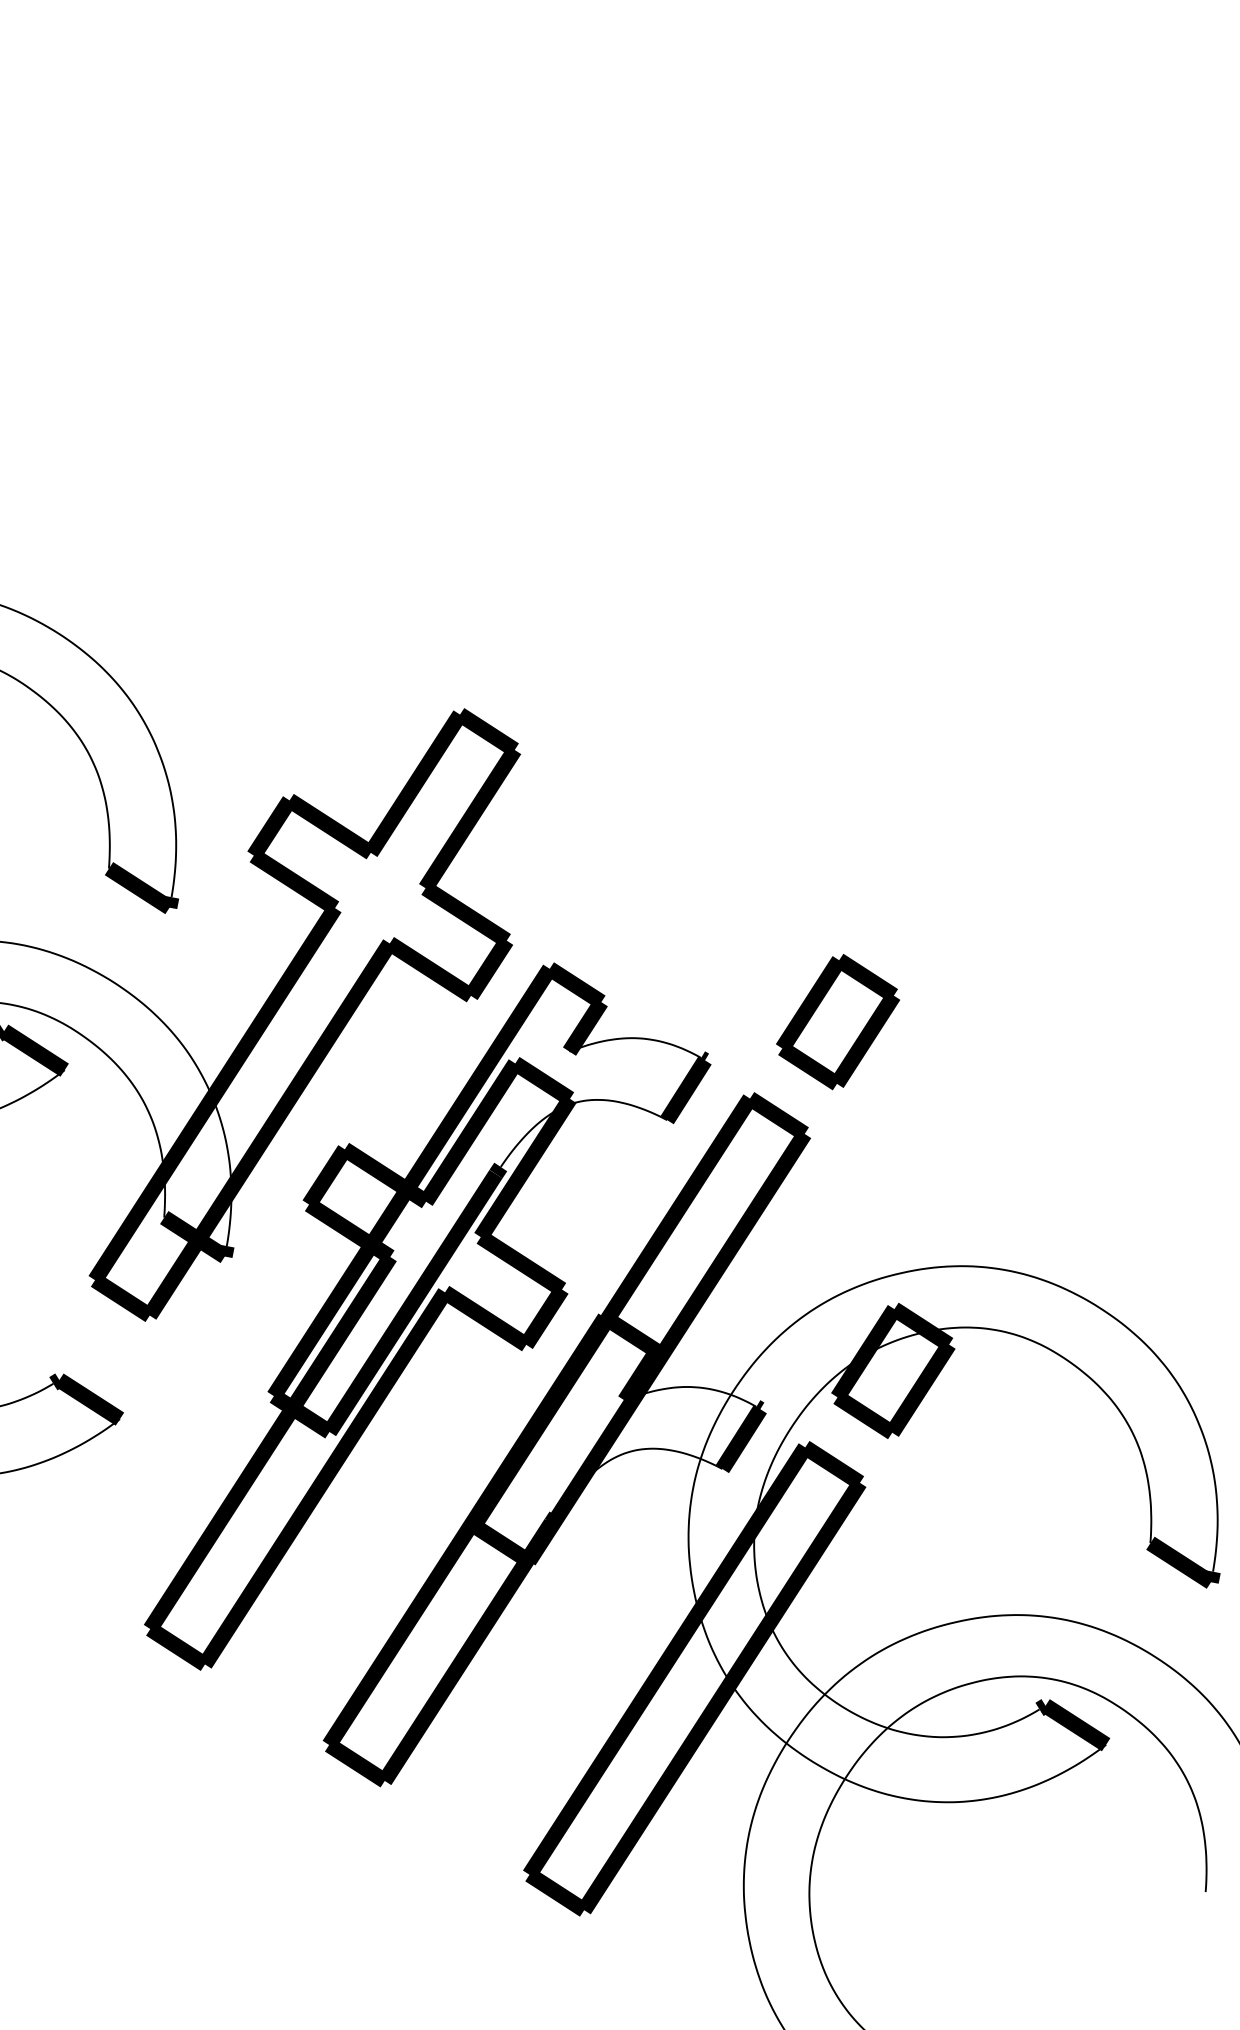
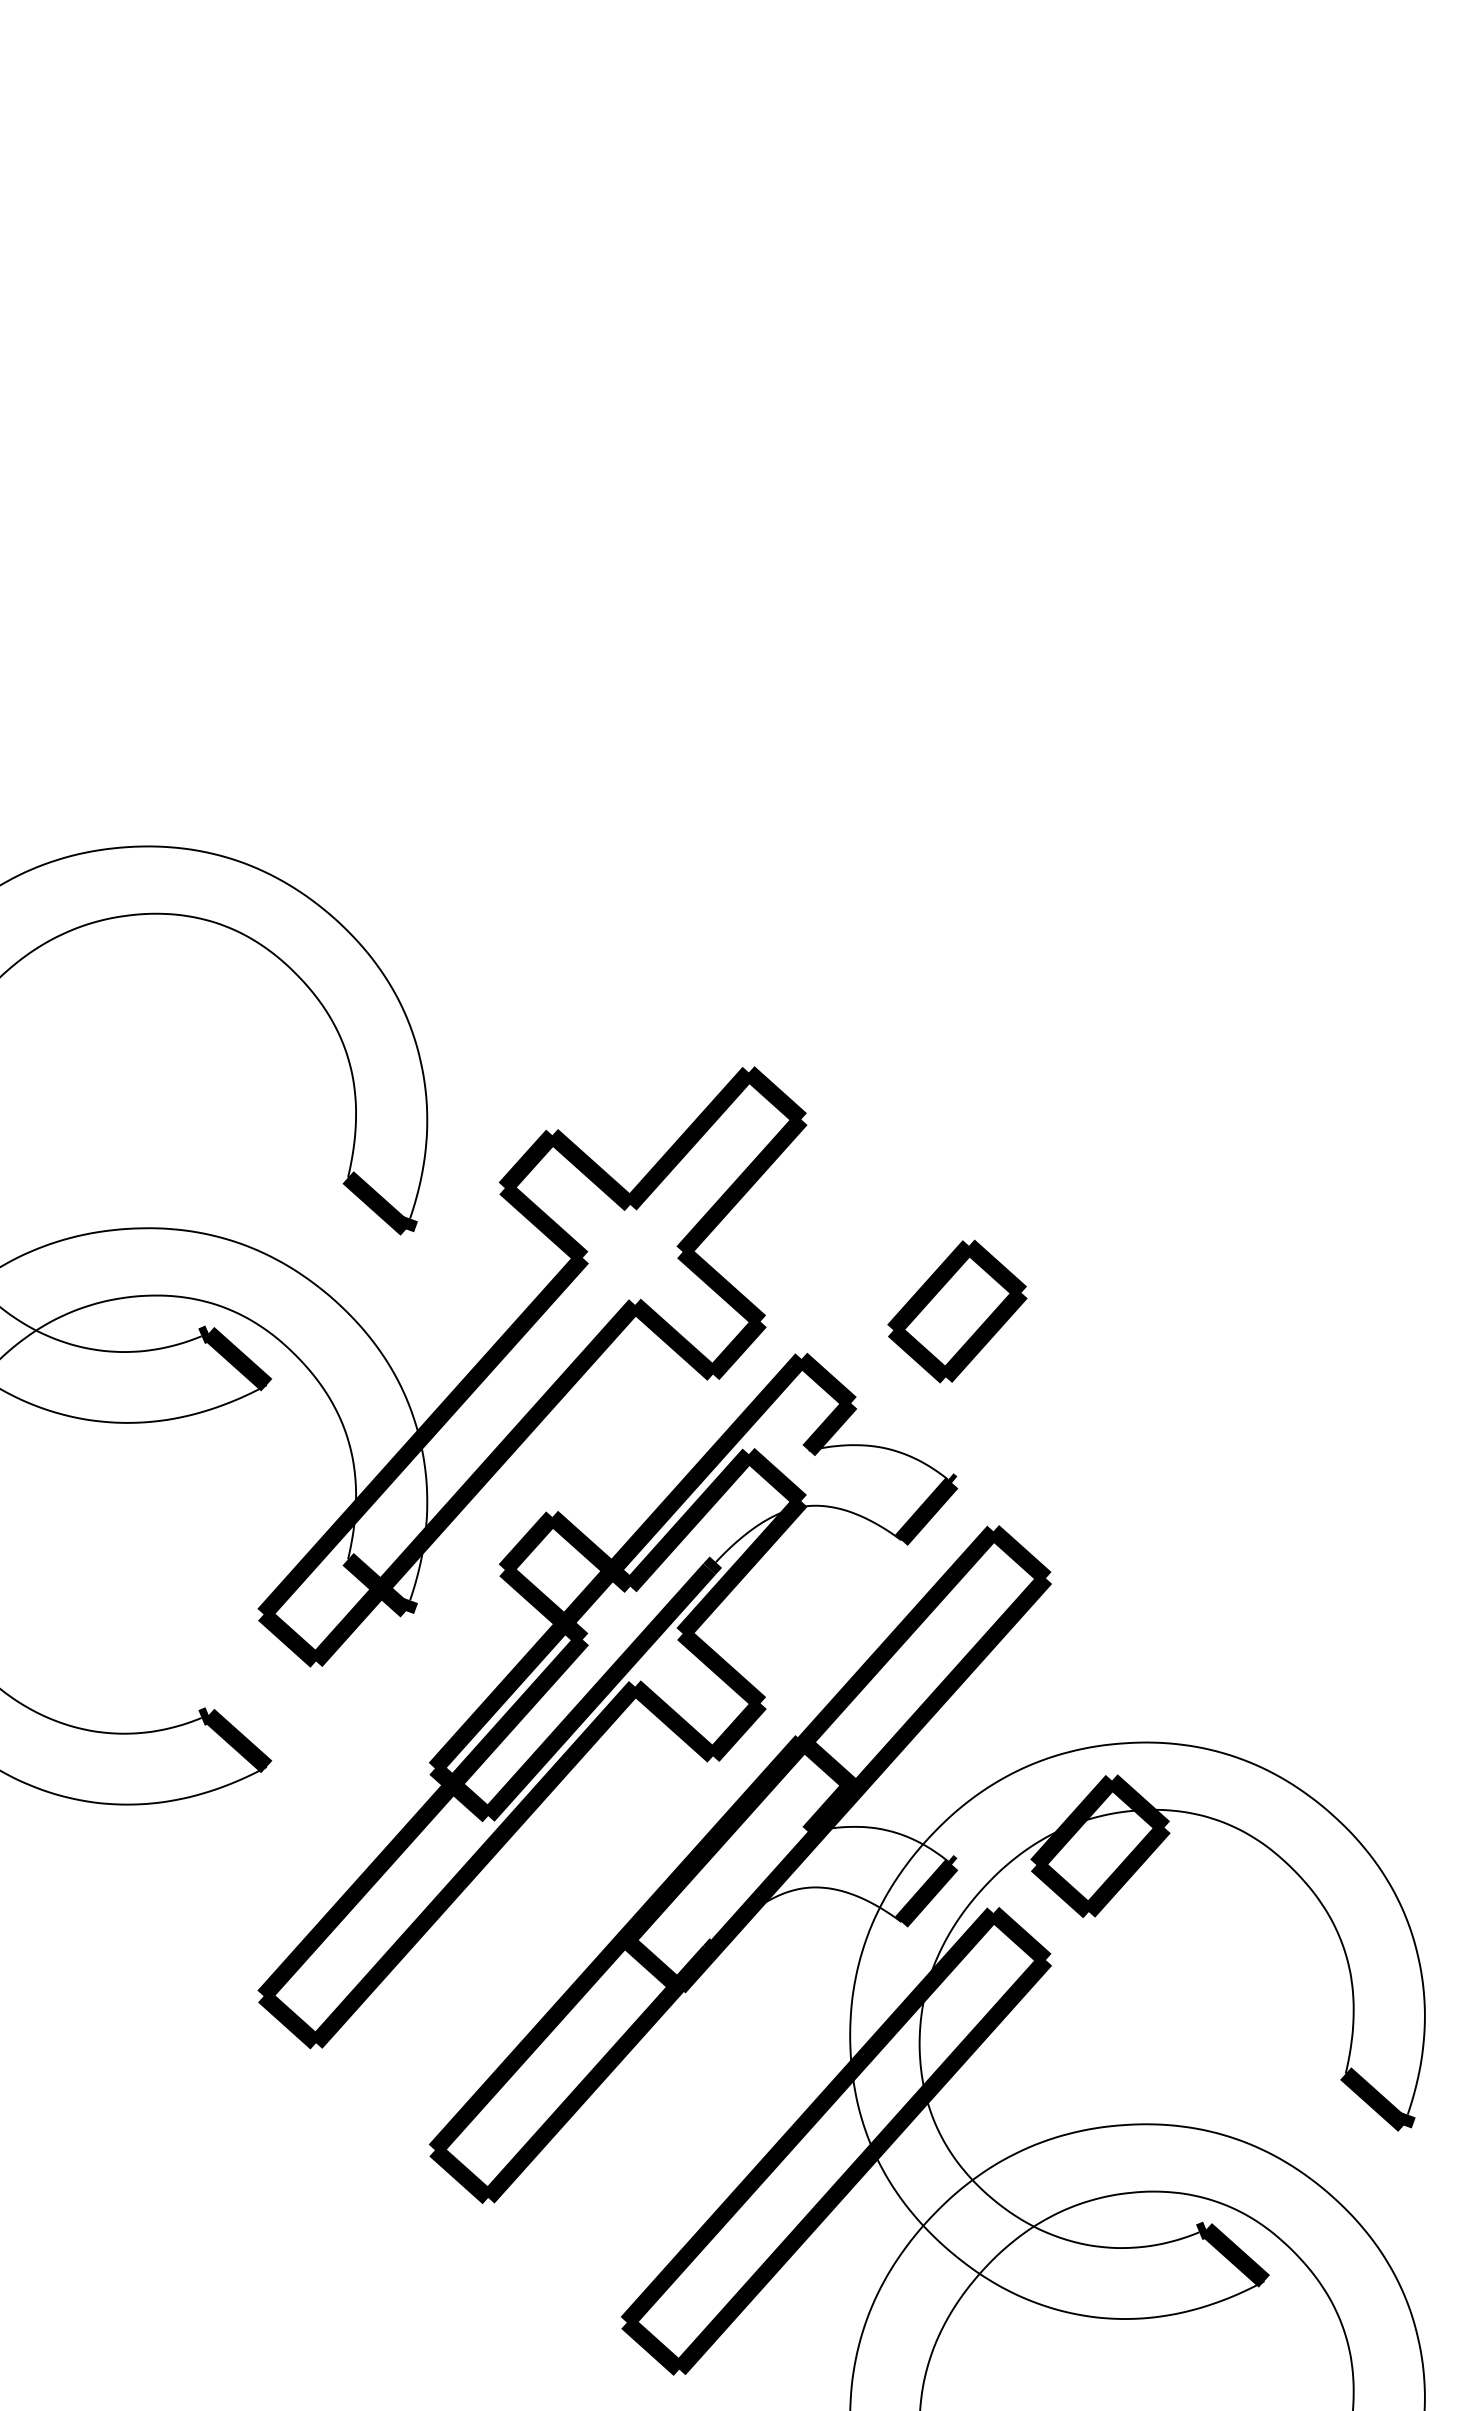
part: (838, 1022) -> (957, 1311), moved

